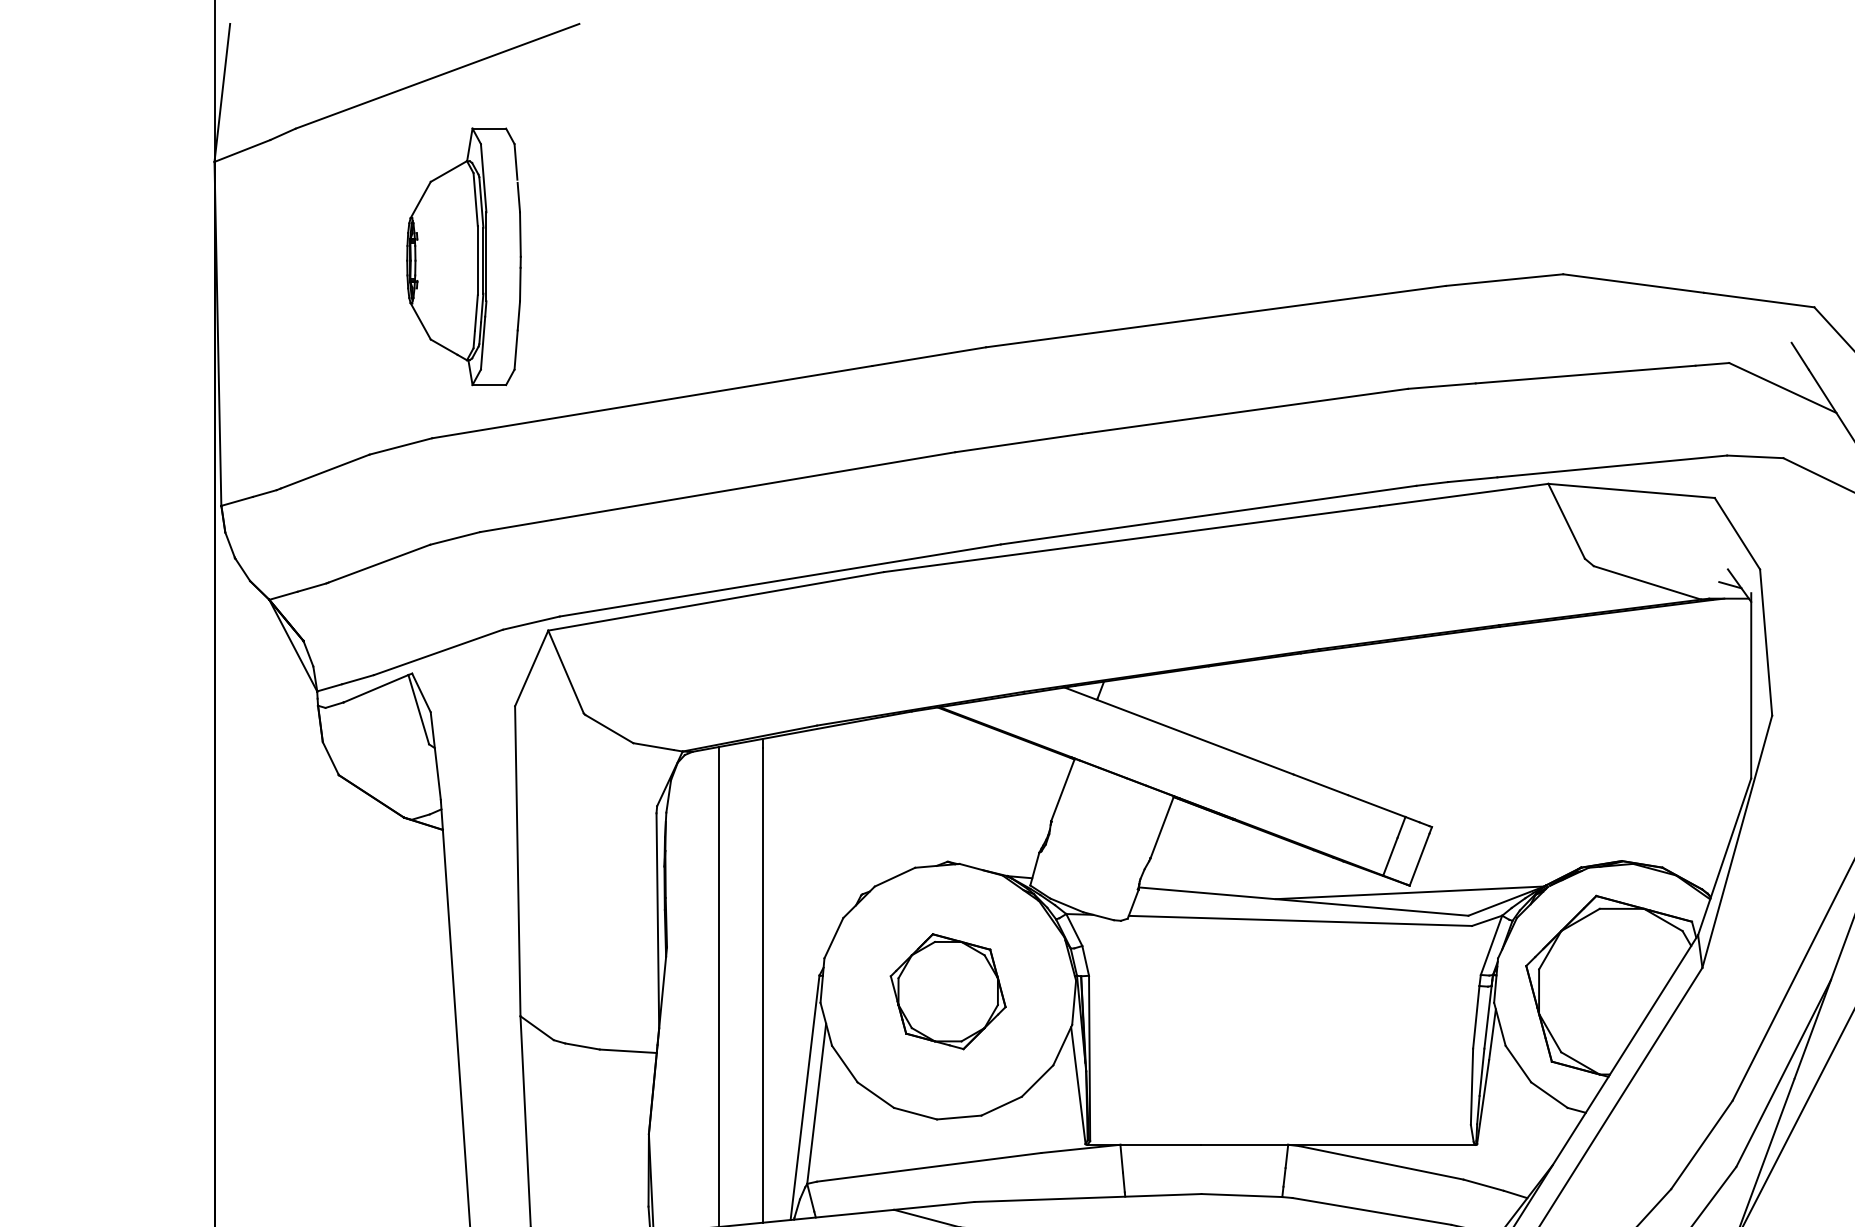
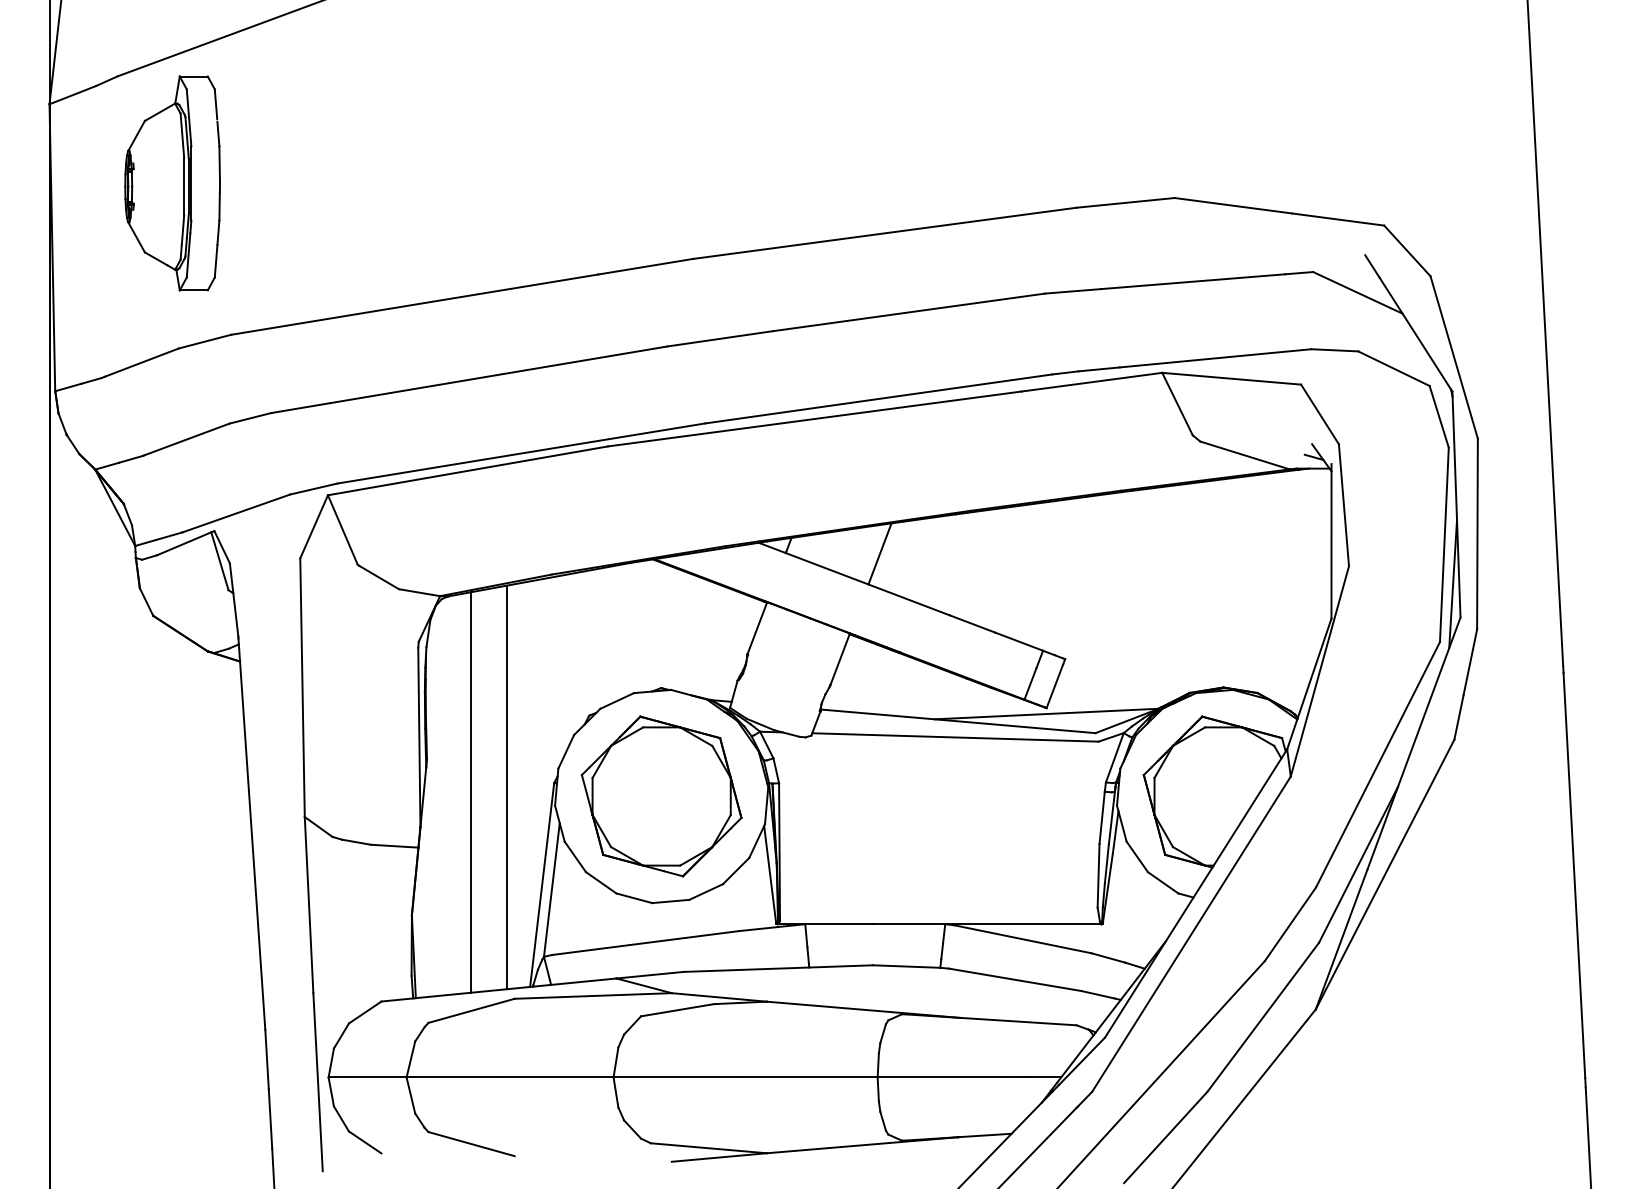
part: (463, 256) -> (172, 183), moved
line: (1209, 700) -> (879, 553), added
part: (948, 991) -> (661, 796), size x1.67

